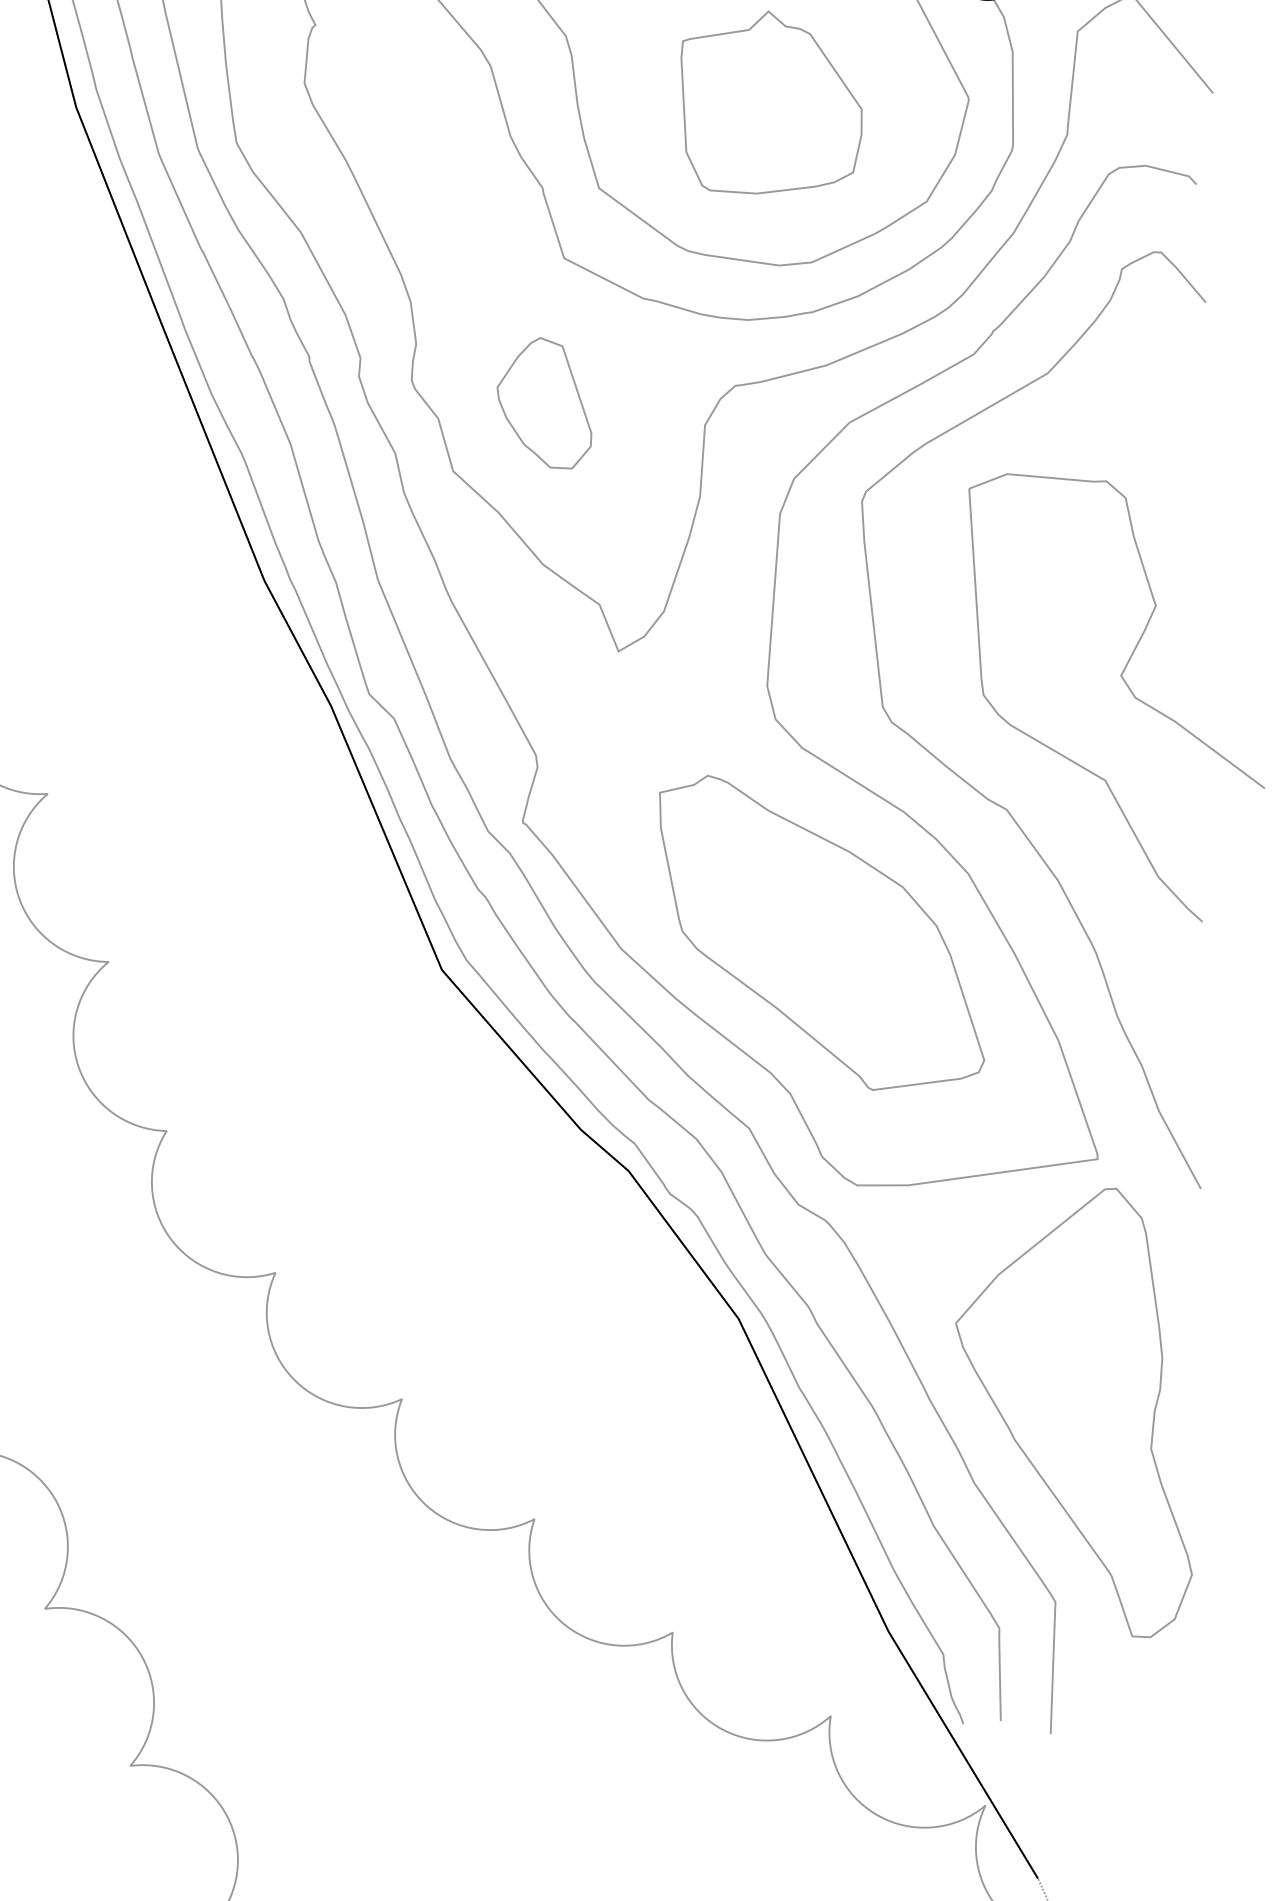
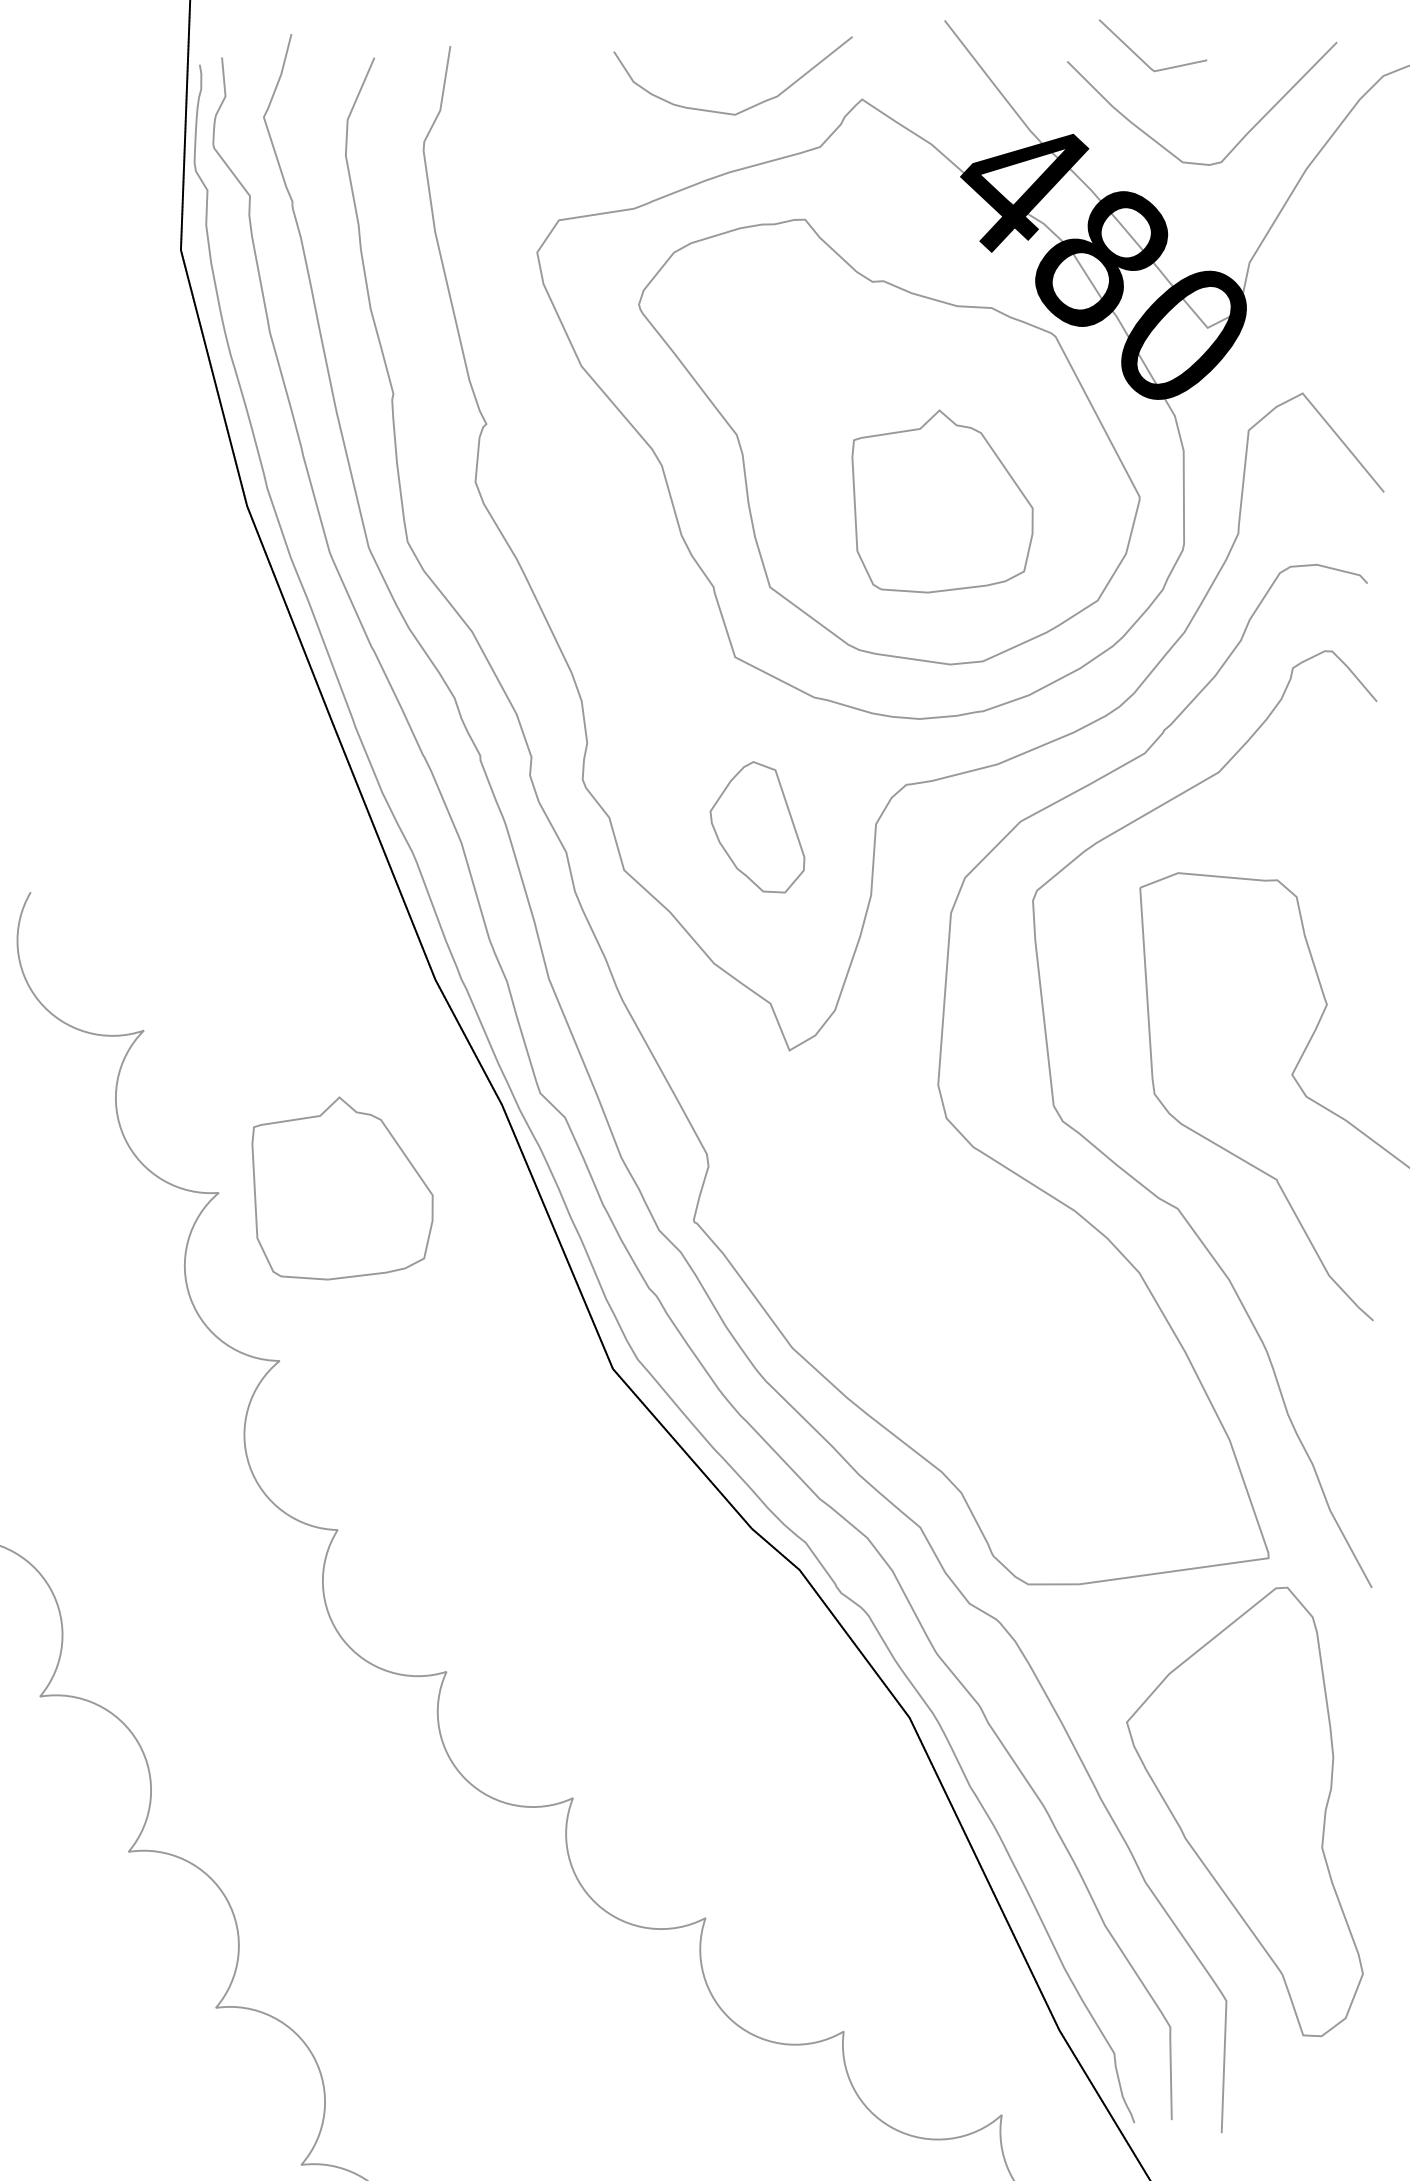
part: (544, 403) -> (757, 827), moved
part: (171, 789) -> (342, 1188), added
part: (821, 932) -> (992, 1331), removed

